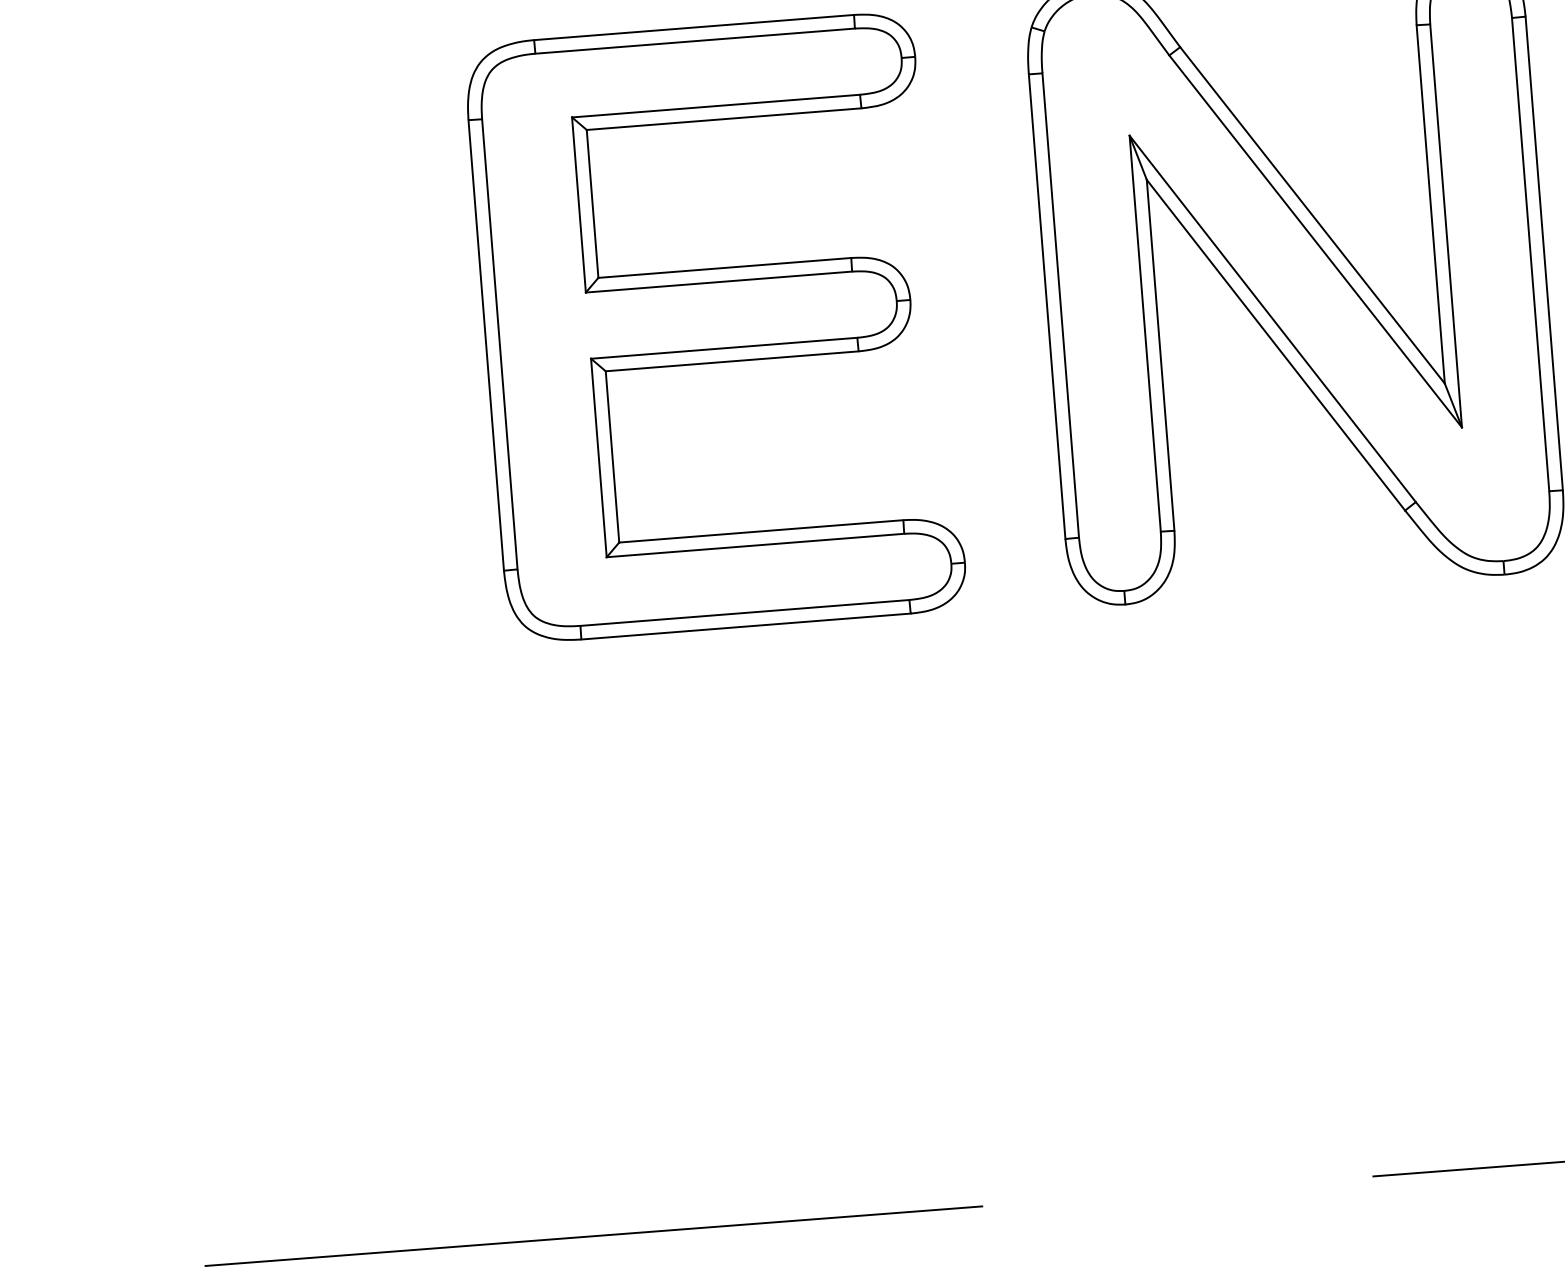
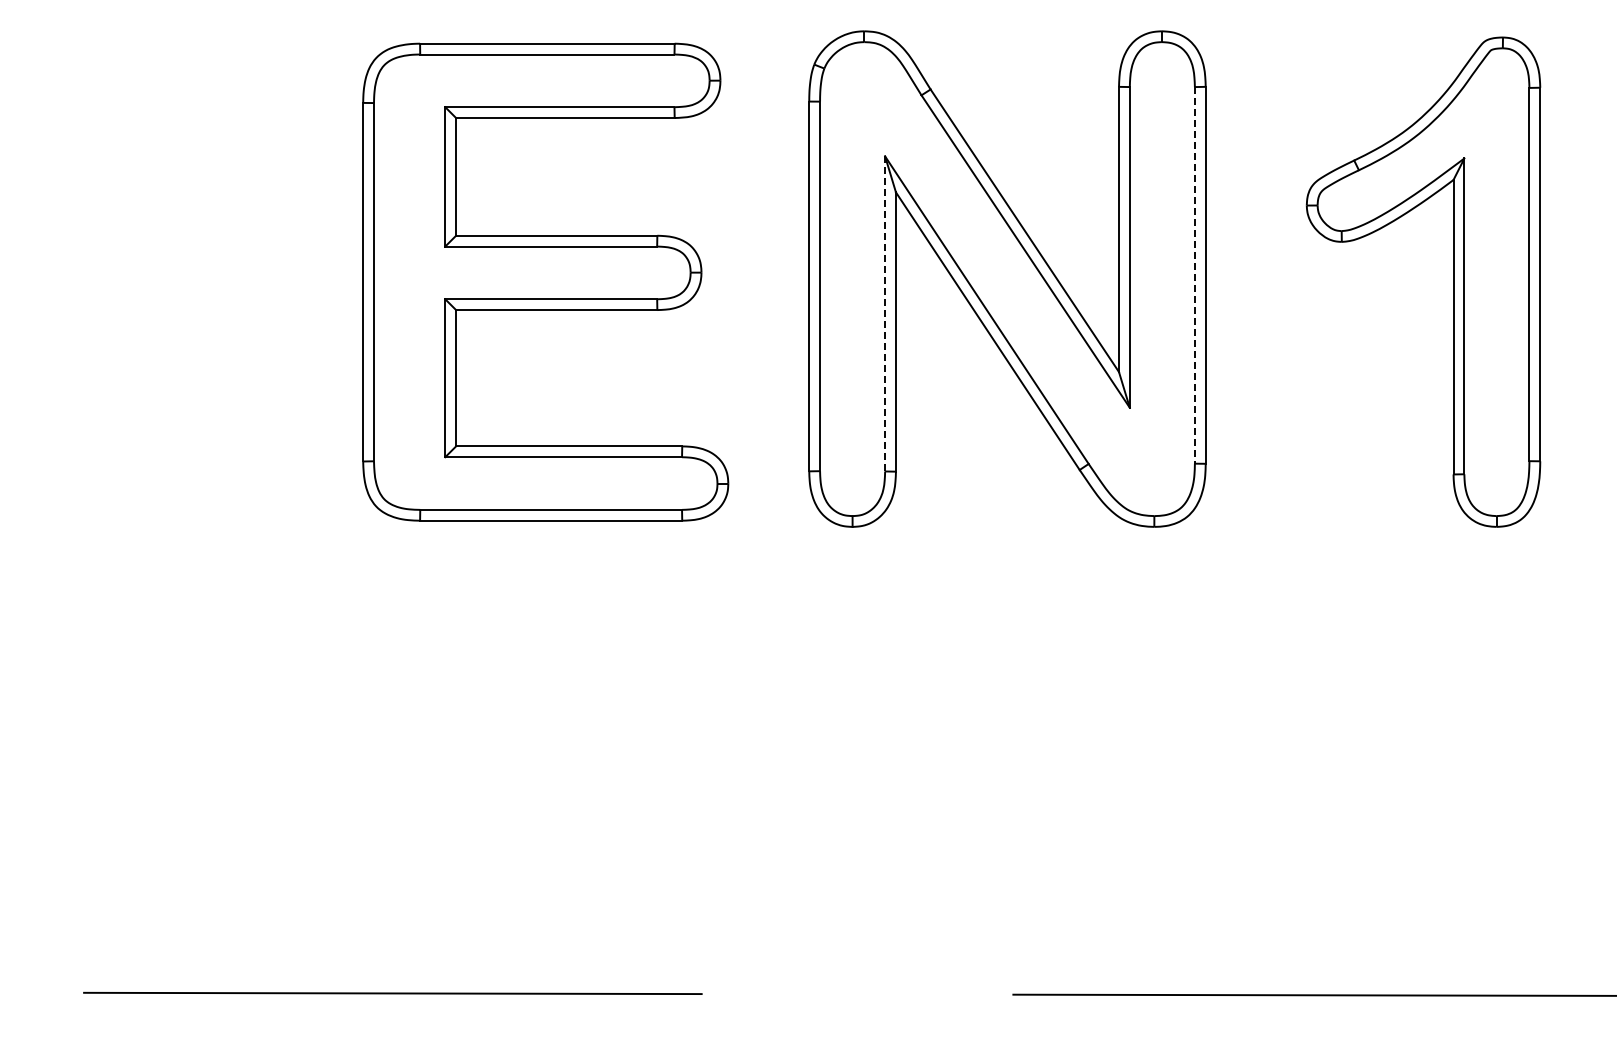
line: (1530, 254) -> (1194, 275), solid -> dashed
line: (1145, 333) -> (885, 313), solid -> dashed

